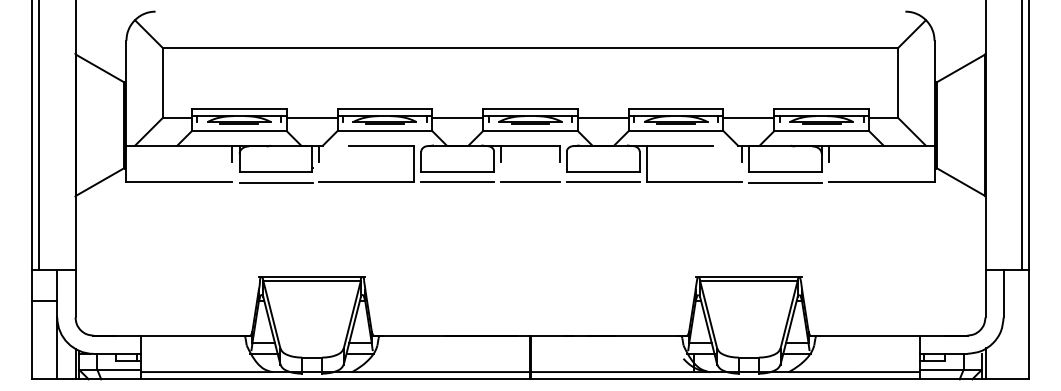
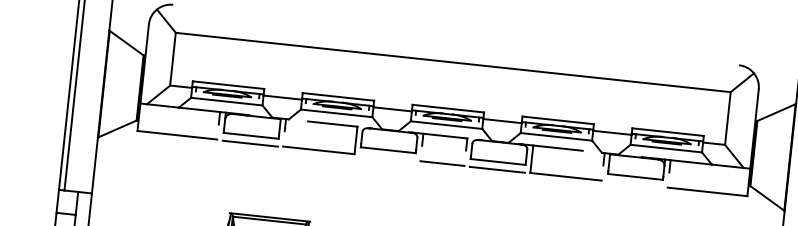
line: (457, 182) -> (387, 158), removed
line: (784, 182) -> (634, 184), removed

